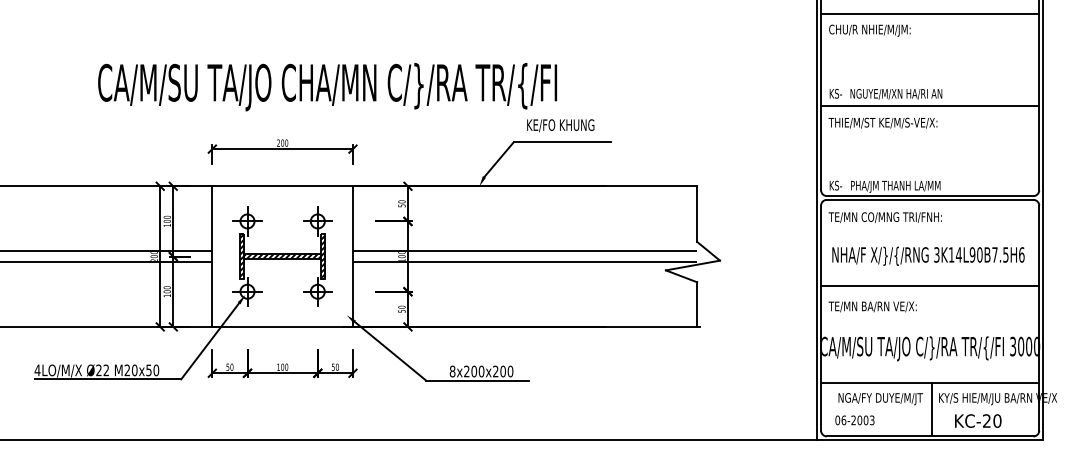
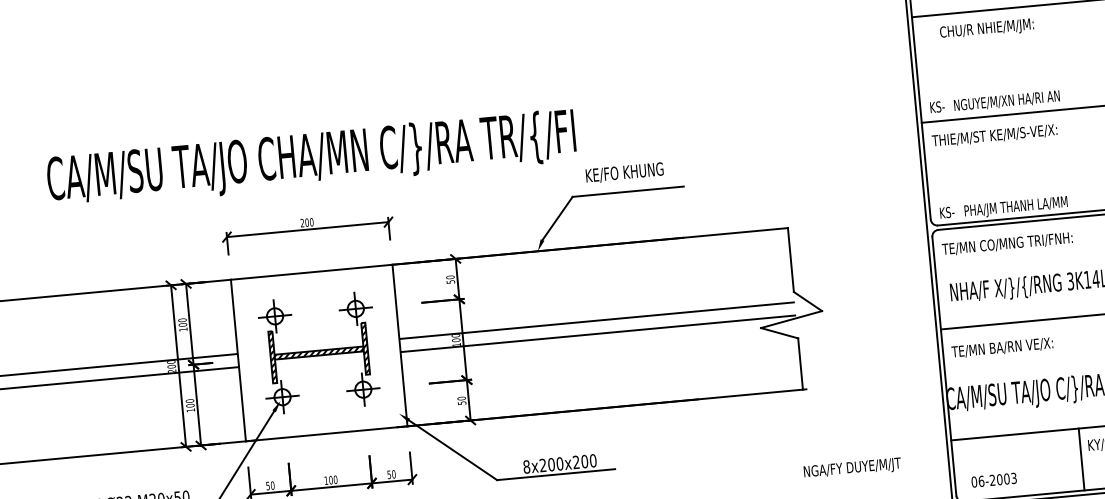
text: (869, 30) -> (986, 29), moved
text: (327, 87) -> (311, 160), moved
text: (880, 399) -> (852, 469), moved

